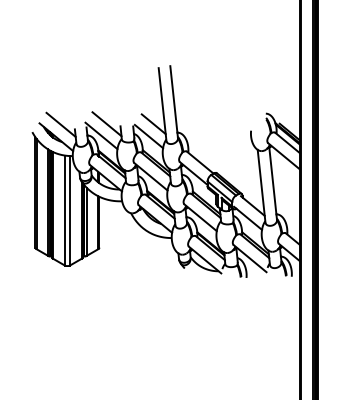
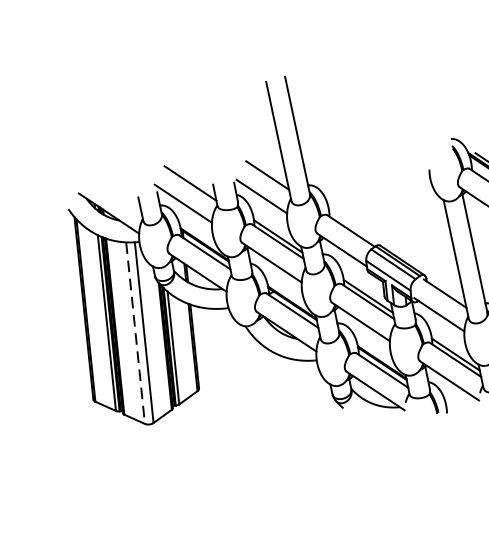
line: (60, 124) -> (113, 191), removed
line: (64, 210) -> (135, 333), solid -> dashed

